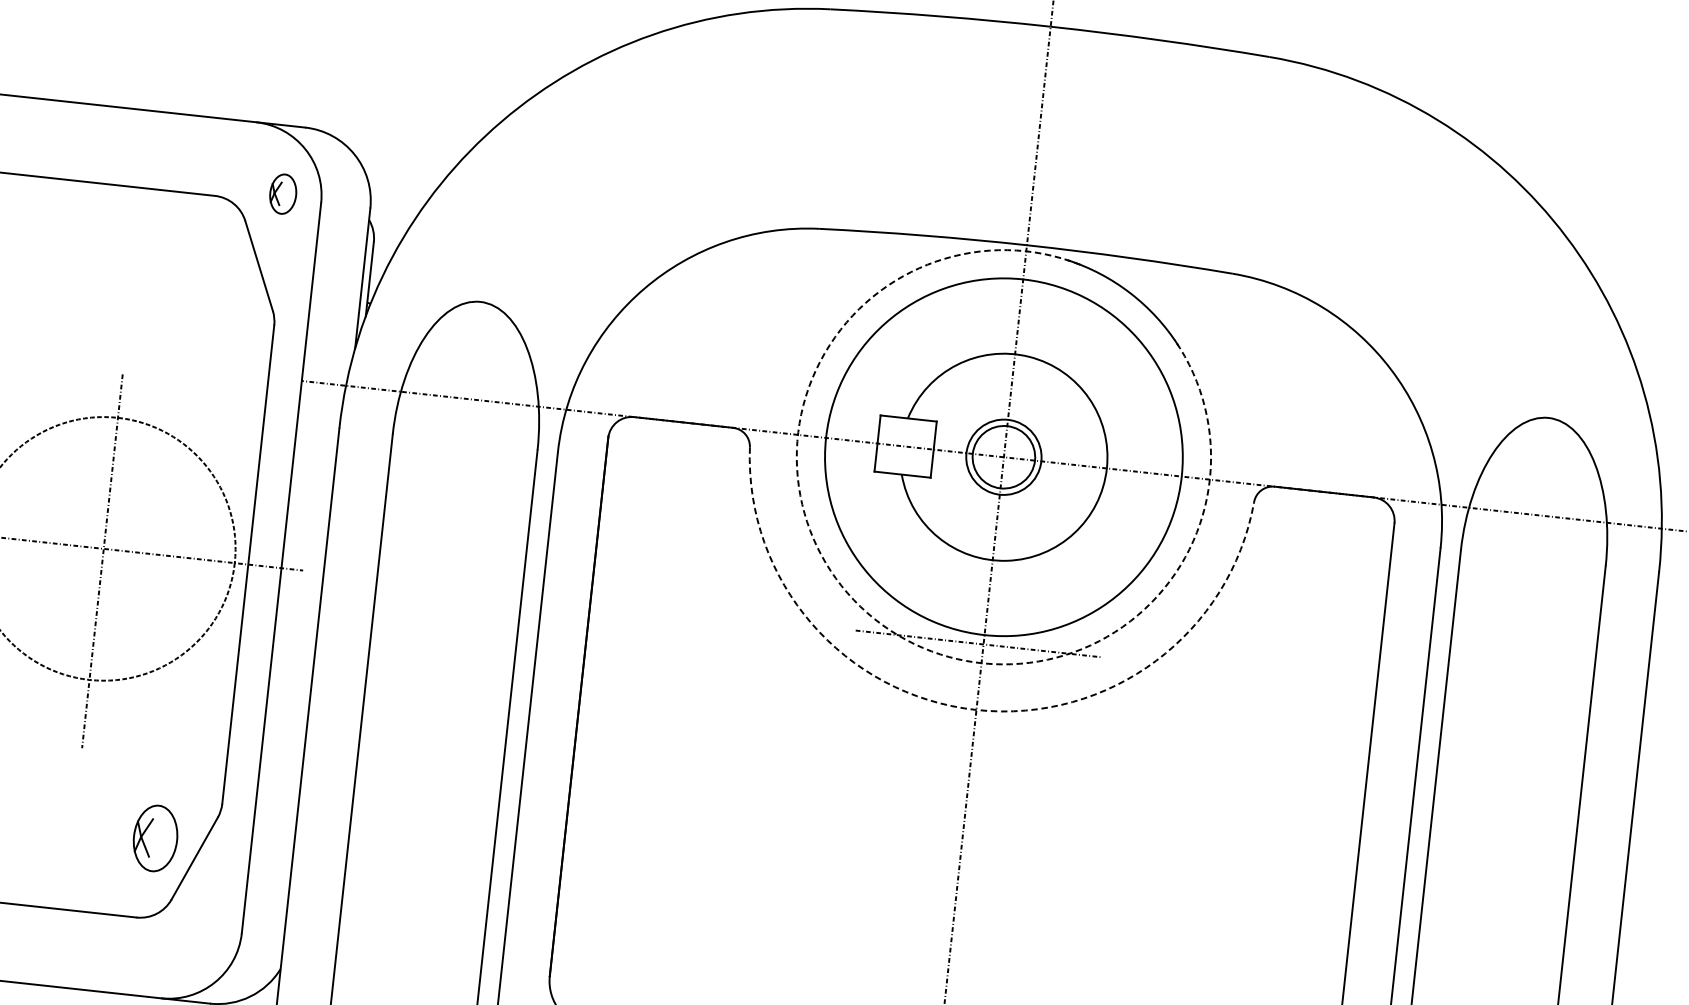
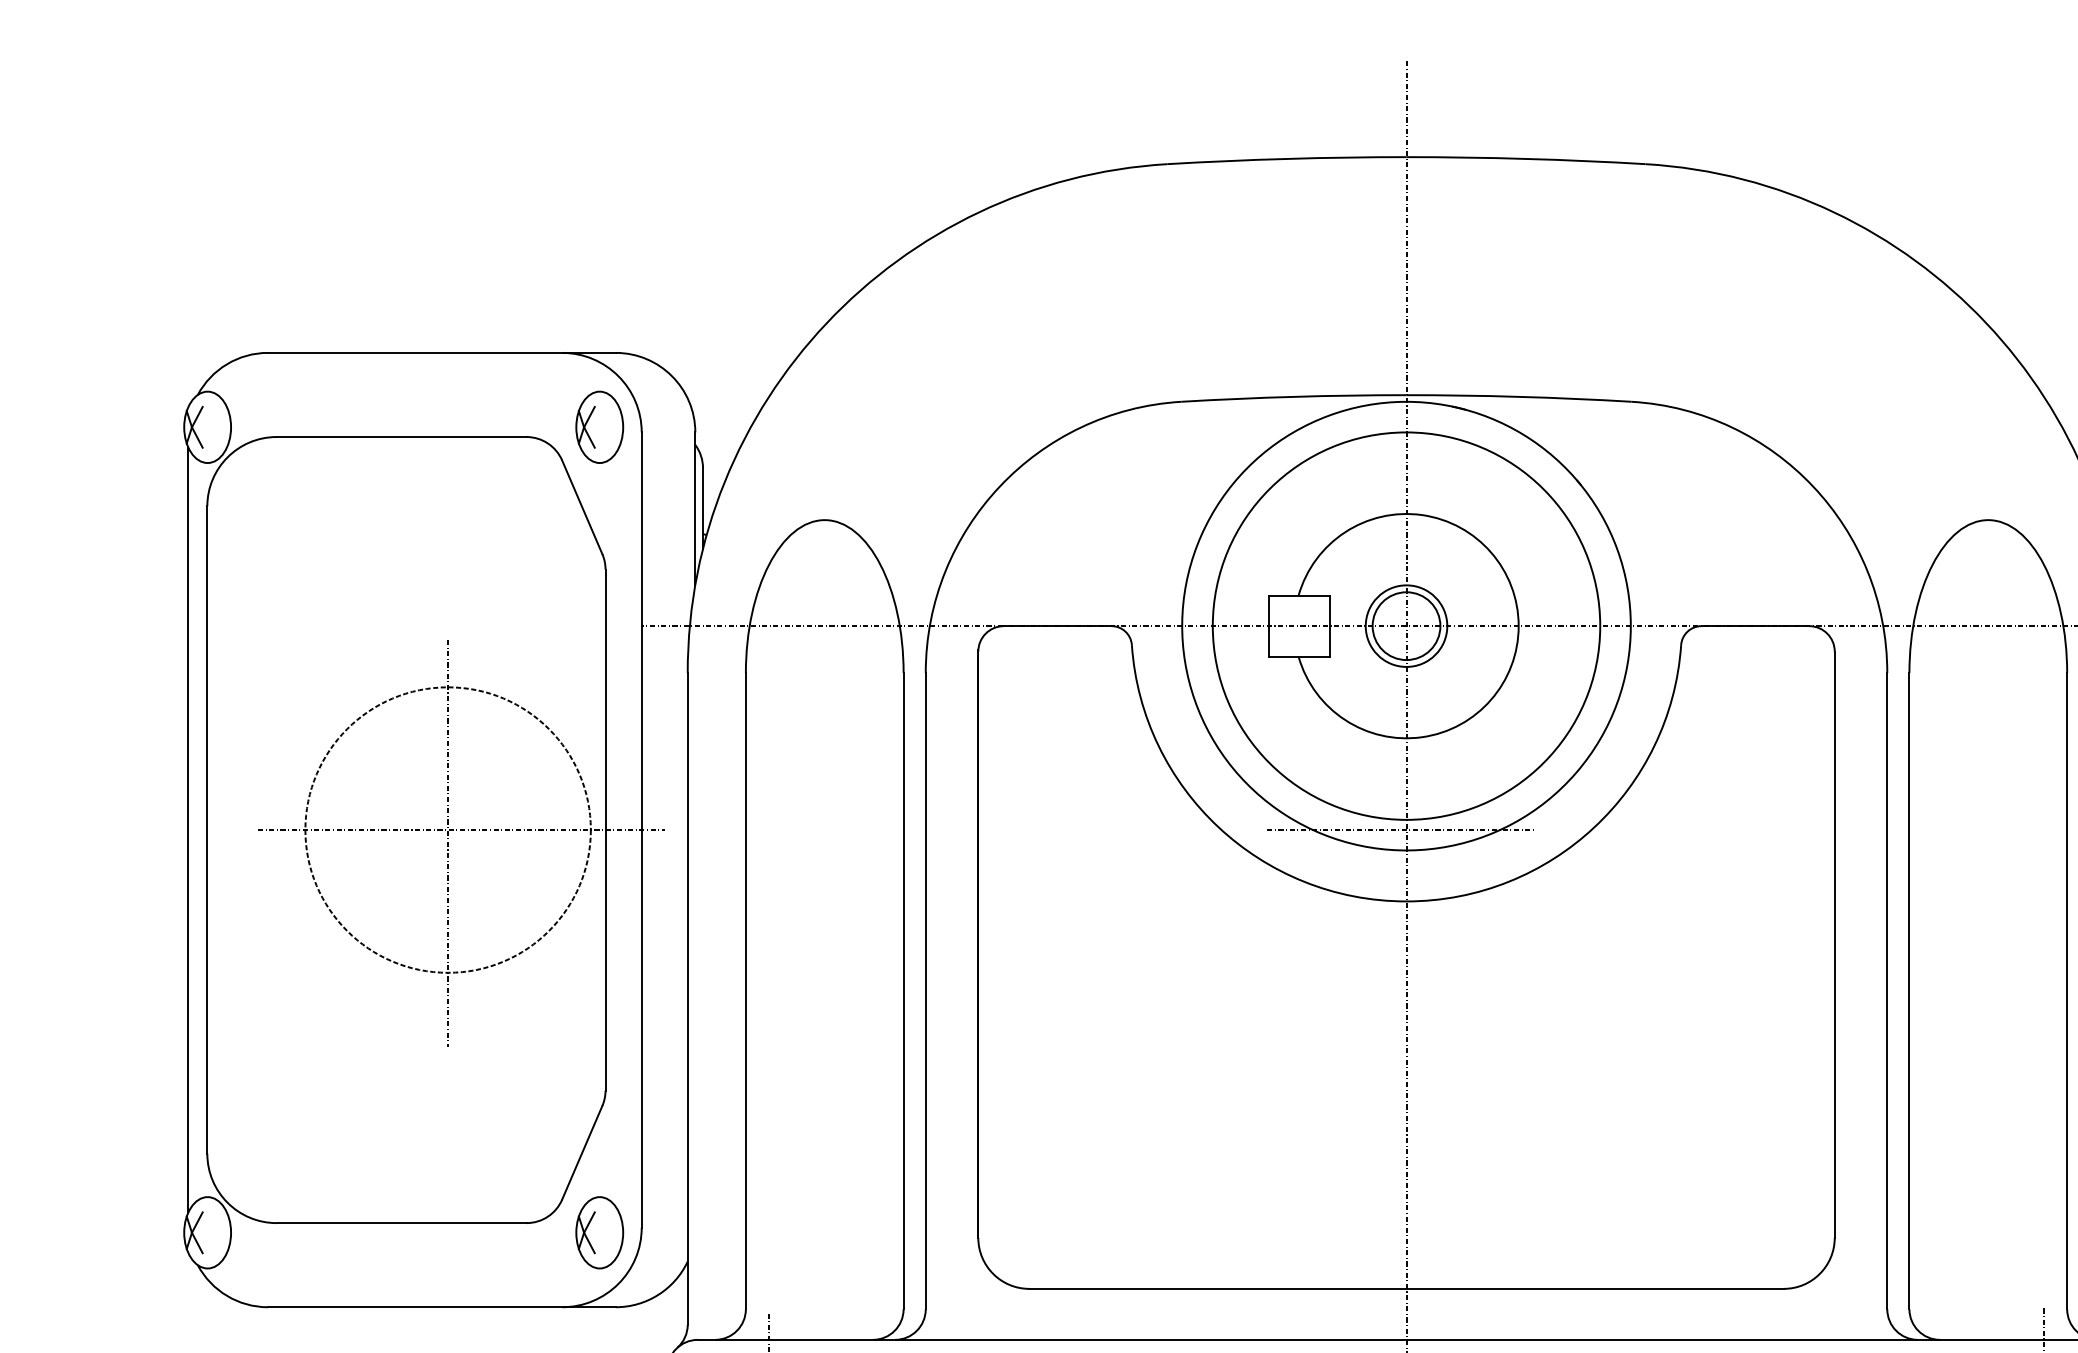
part: (282, 193) -> (599, 426), size x1.67
arc: (874, 619) -> (1286, 815), dashed -> solid
arc: (976, 710) -> (1406, 901), dashed -> solid
part: (155, 838) -> (599, 1232), moved

